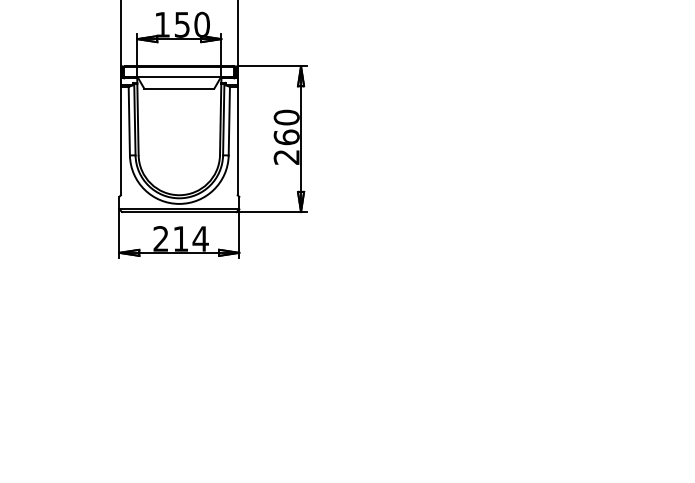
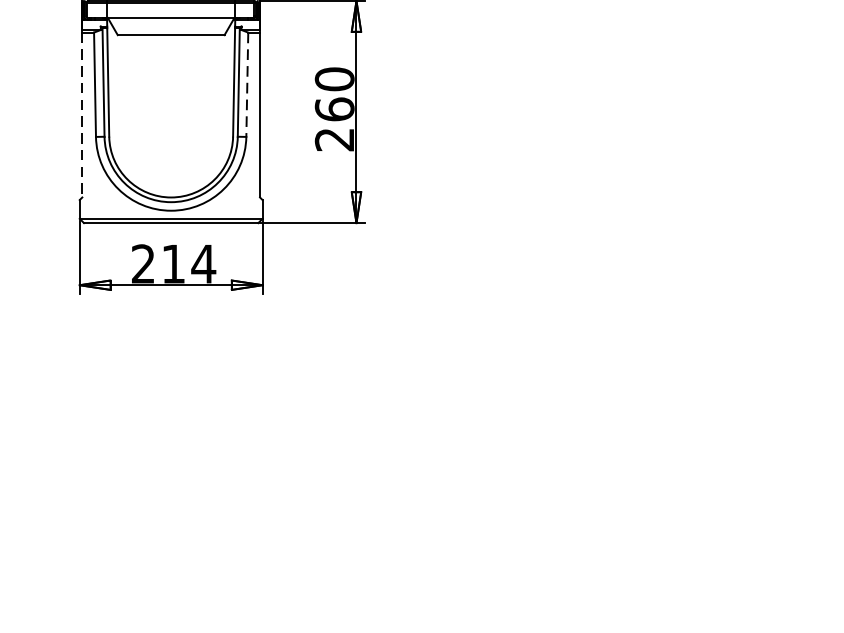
line: (229, 121) -> (247, 85), solid -> dashed
line: (120, 141) -> (81, 115), solid -> dashed

